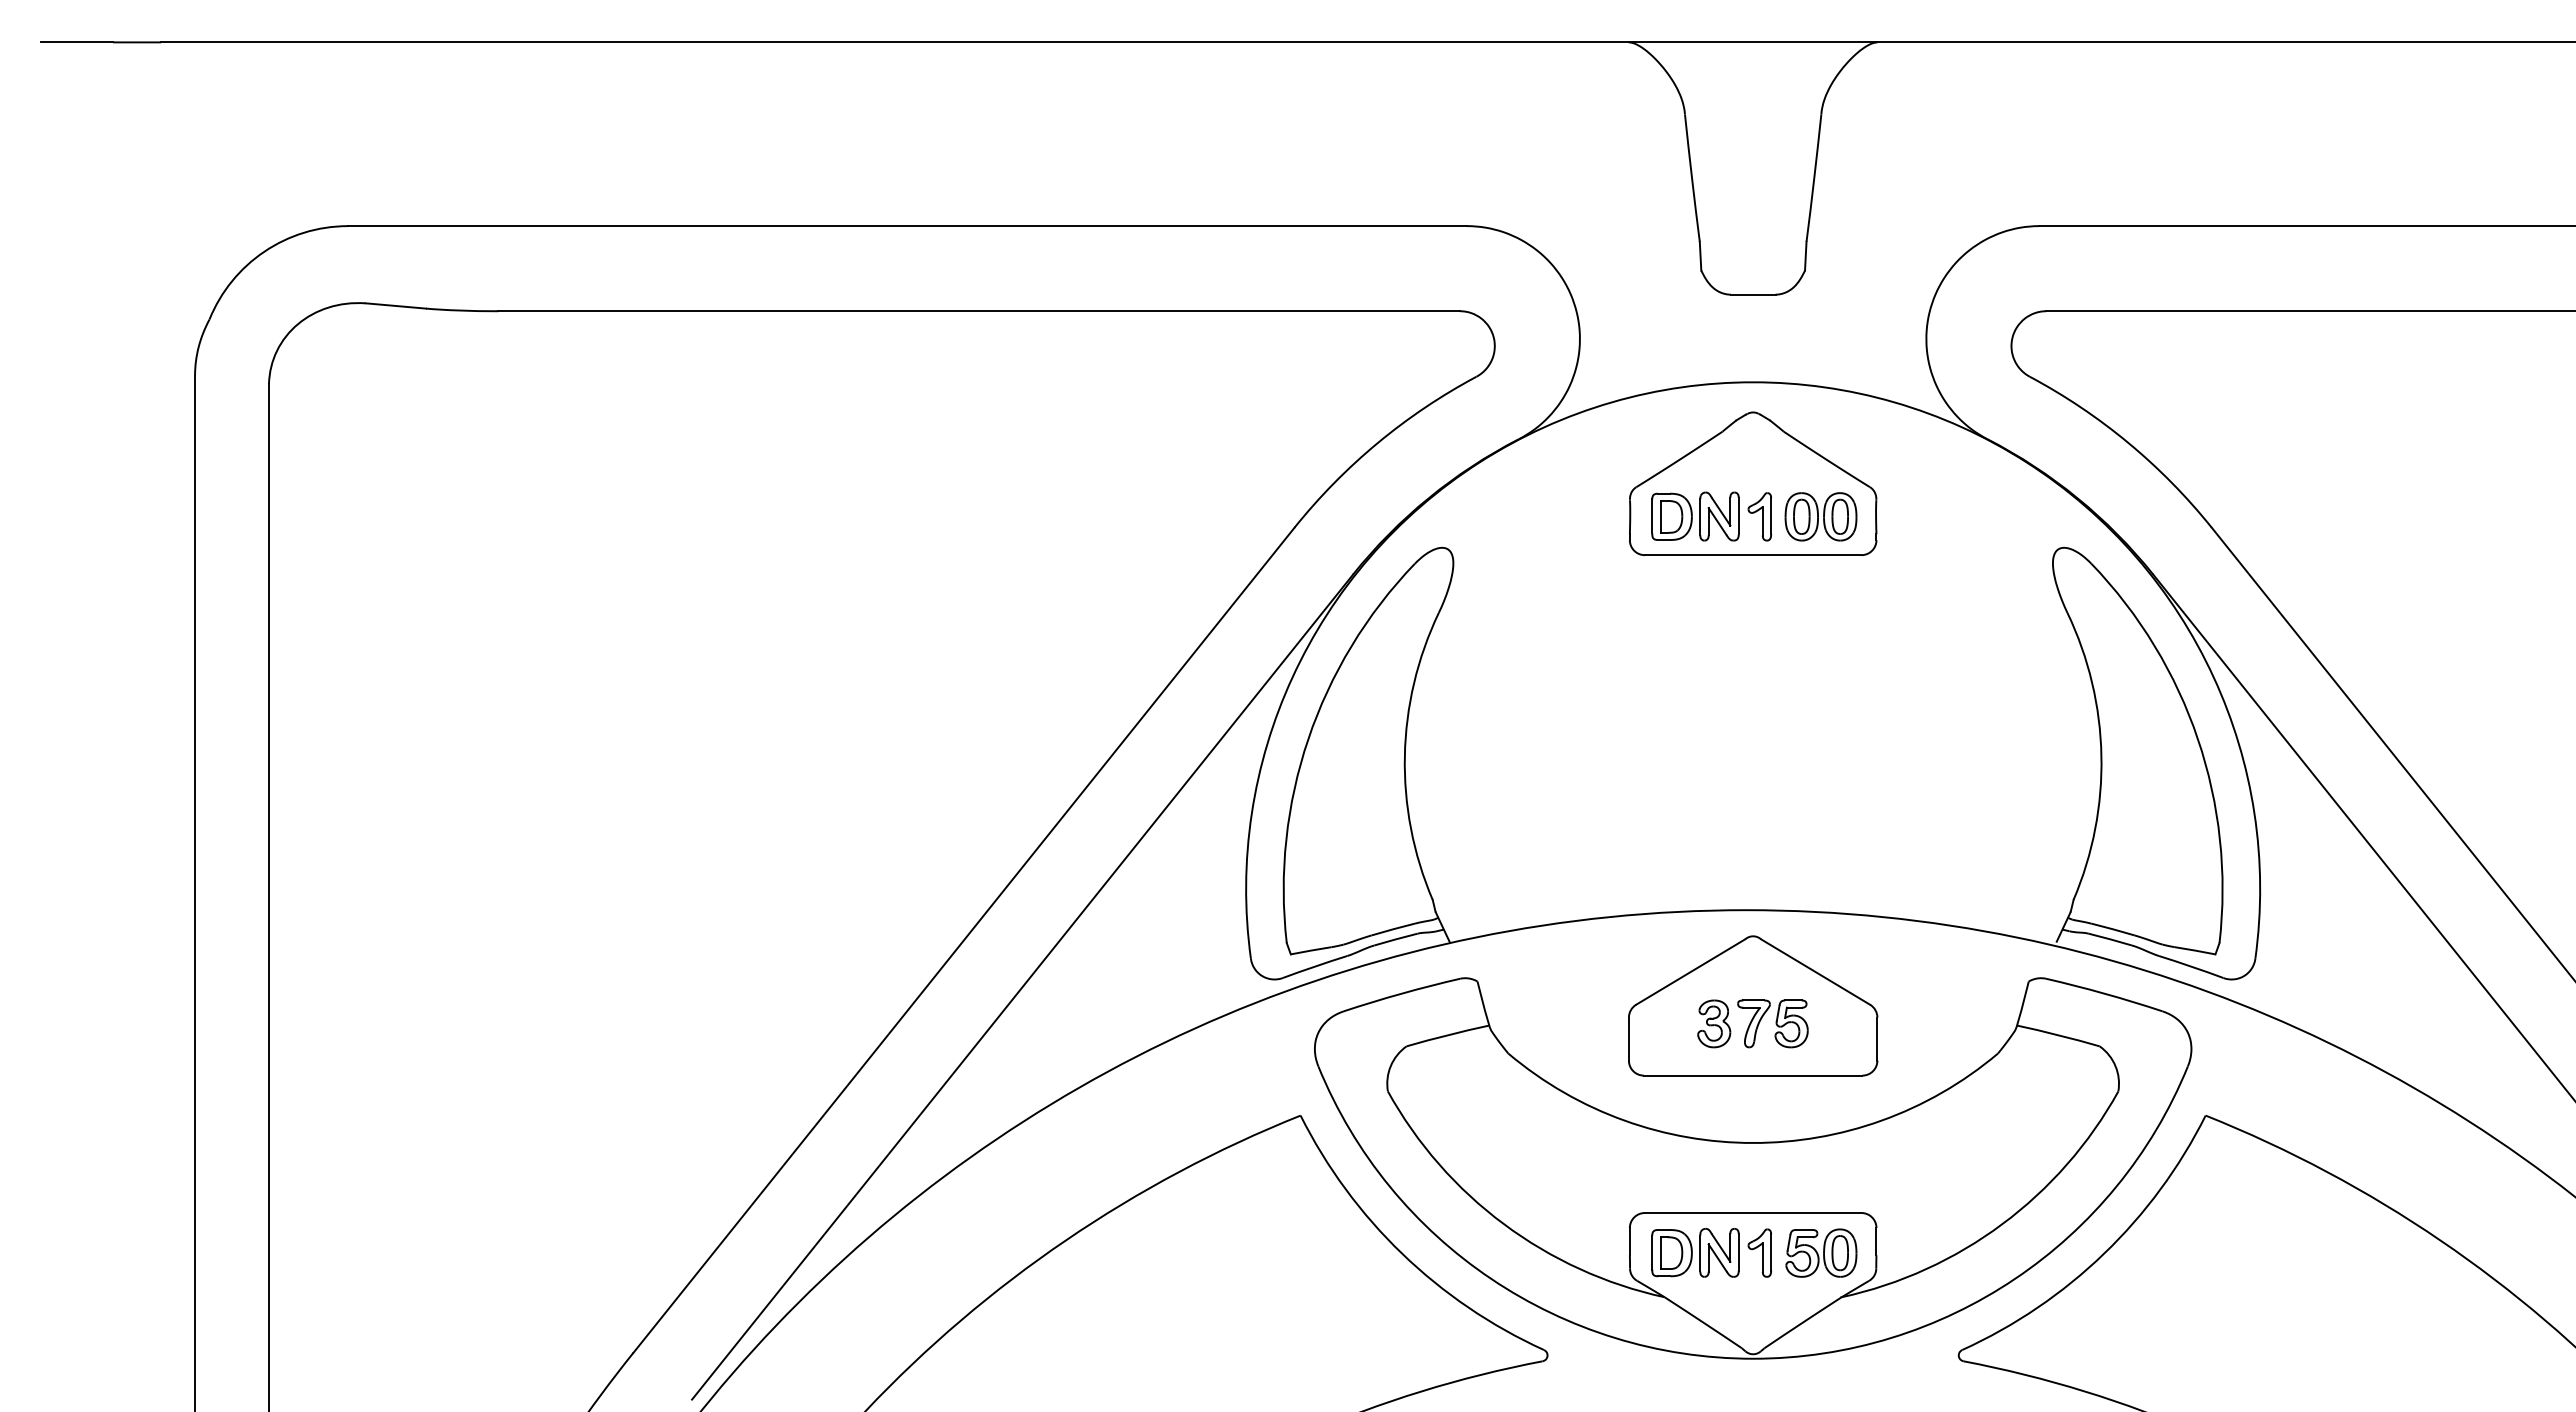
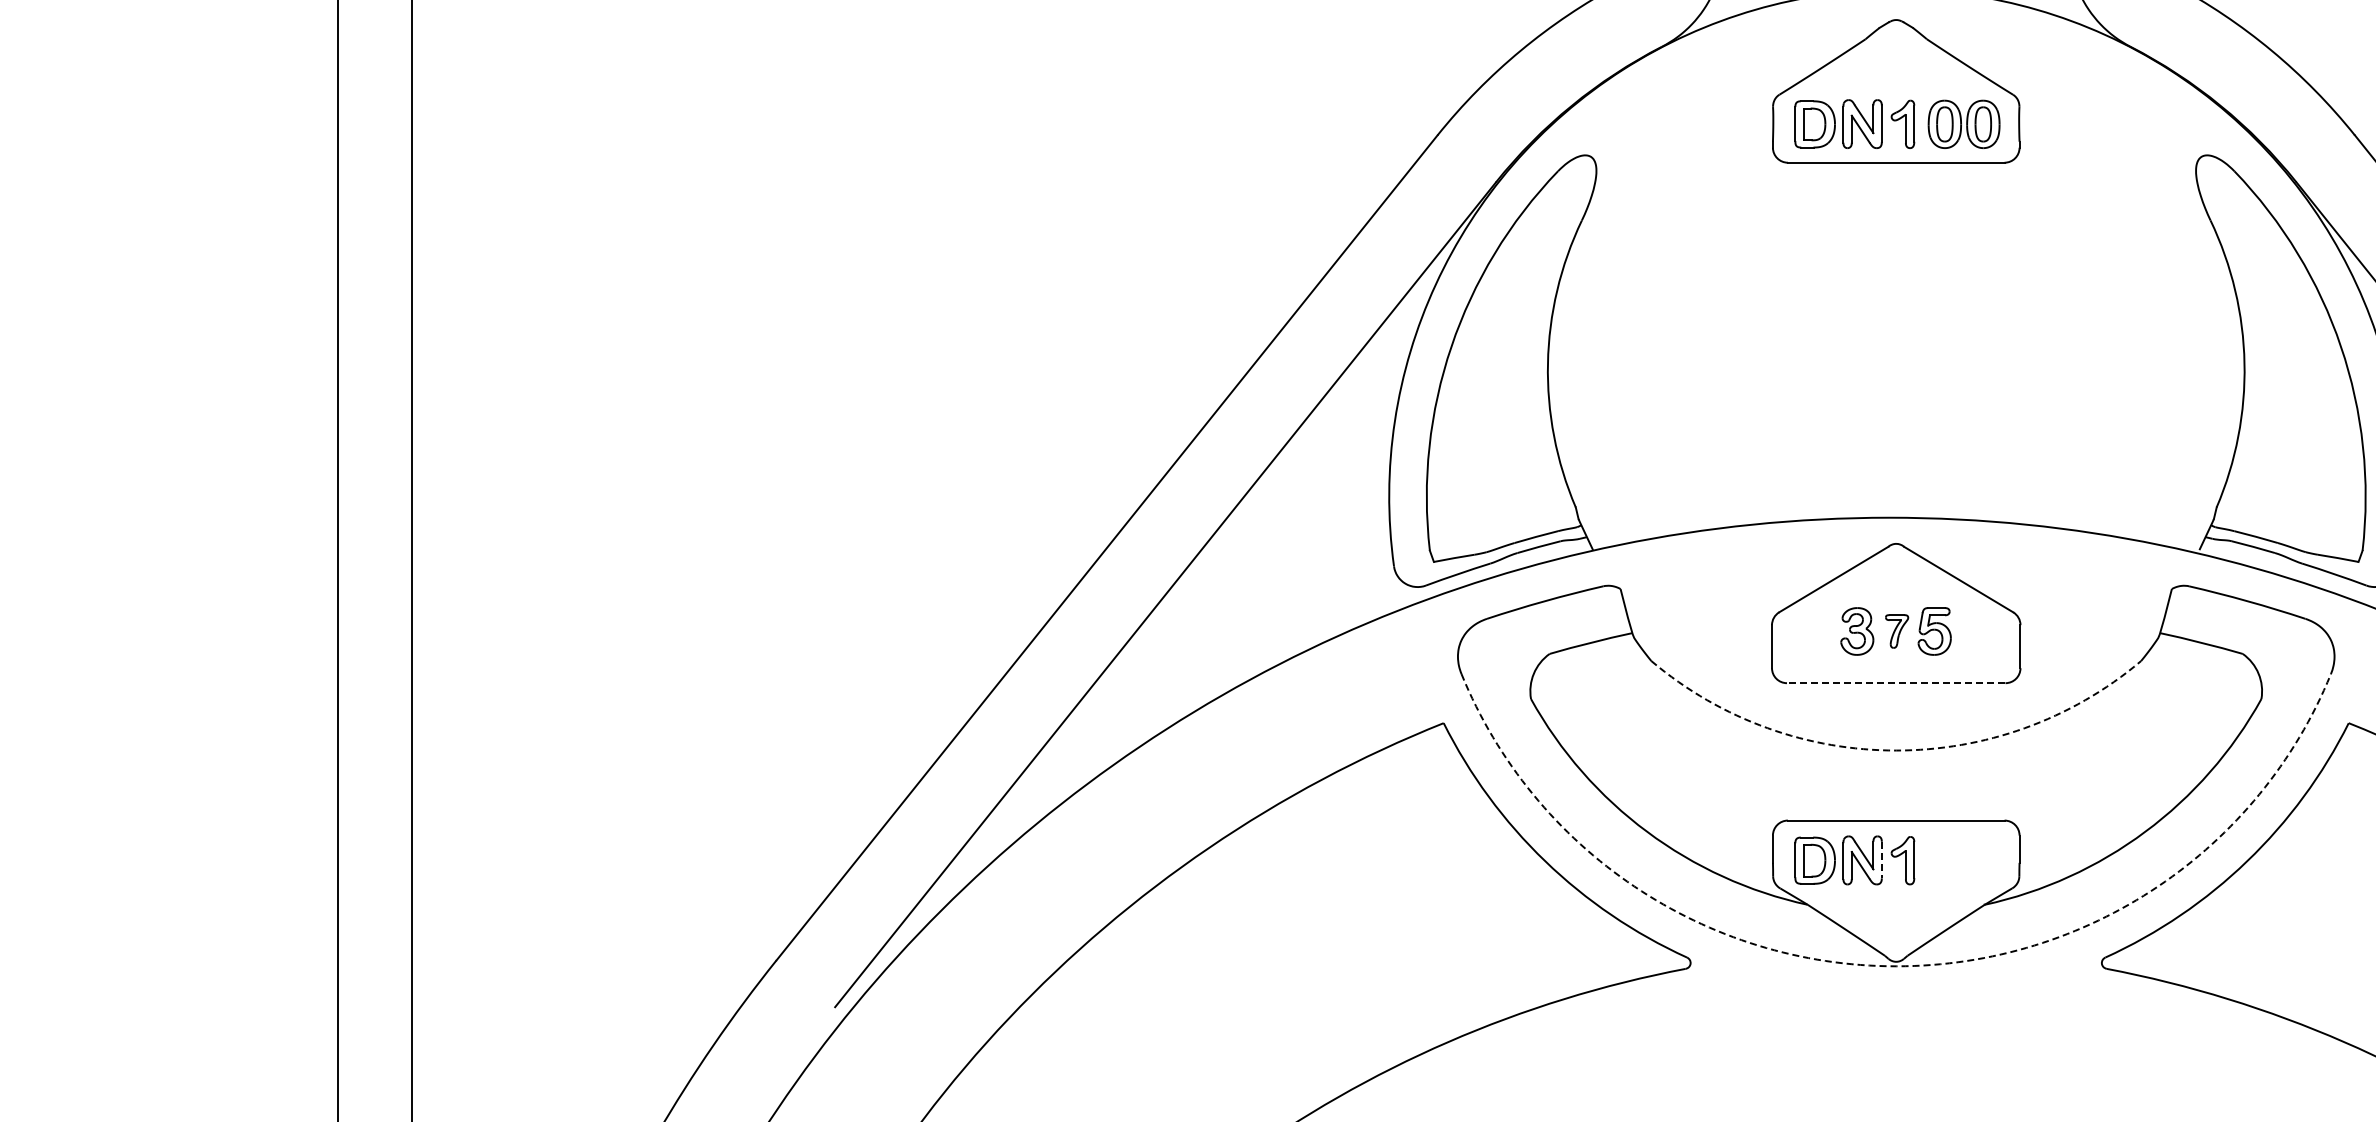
part: (1753, 1023) -> (1896, 631), size x0.7
line: (1752, 1075) -> (1895, 683), solid -> dashed
arc: (1753, 1142) -> (1896, 750), solid -> dashed
line: (1738, 1252) -> (1881, 860), solid -> dashed
part: (1821, 1252) -> (1964, 860), removed
arc: (1753, 1358) -> (1896, 966), solid -> dashed

